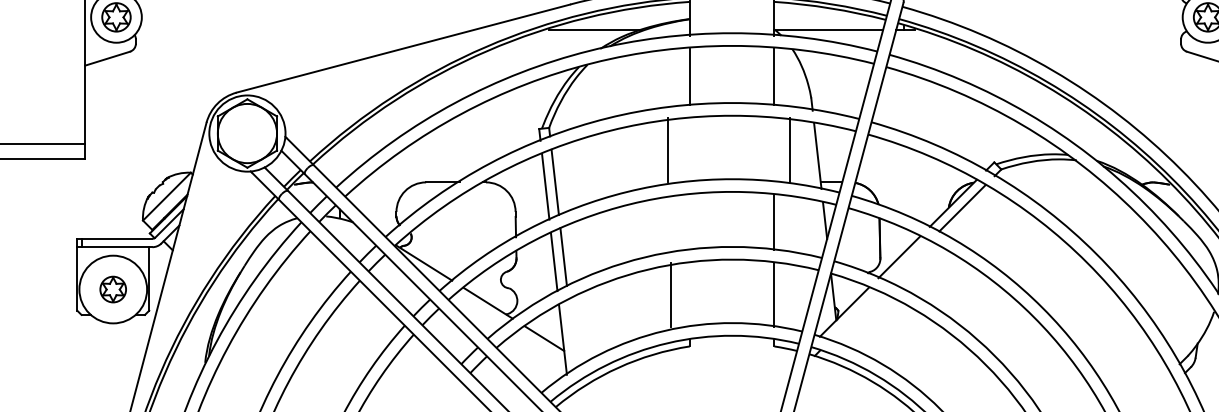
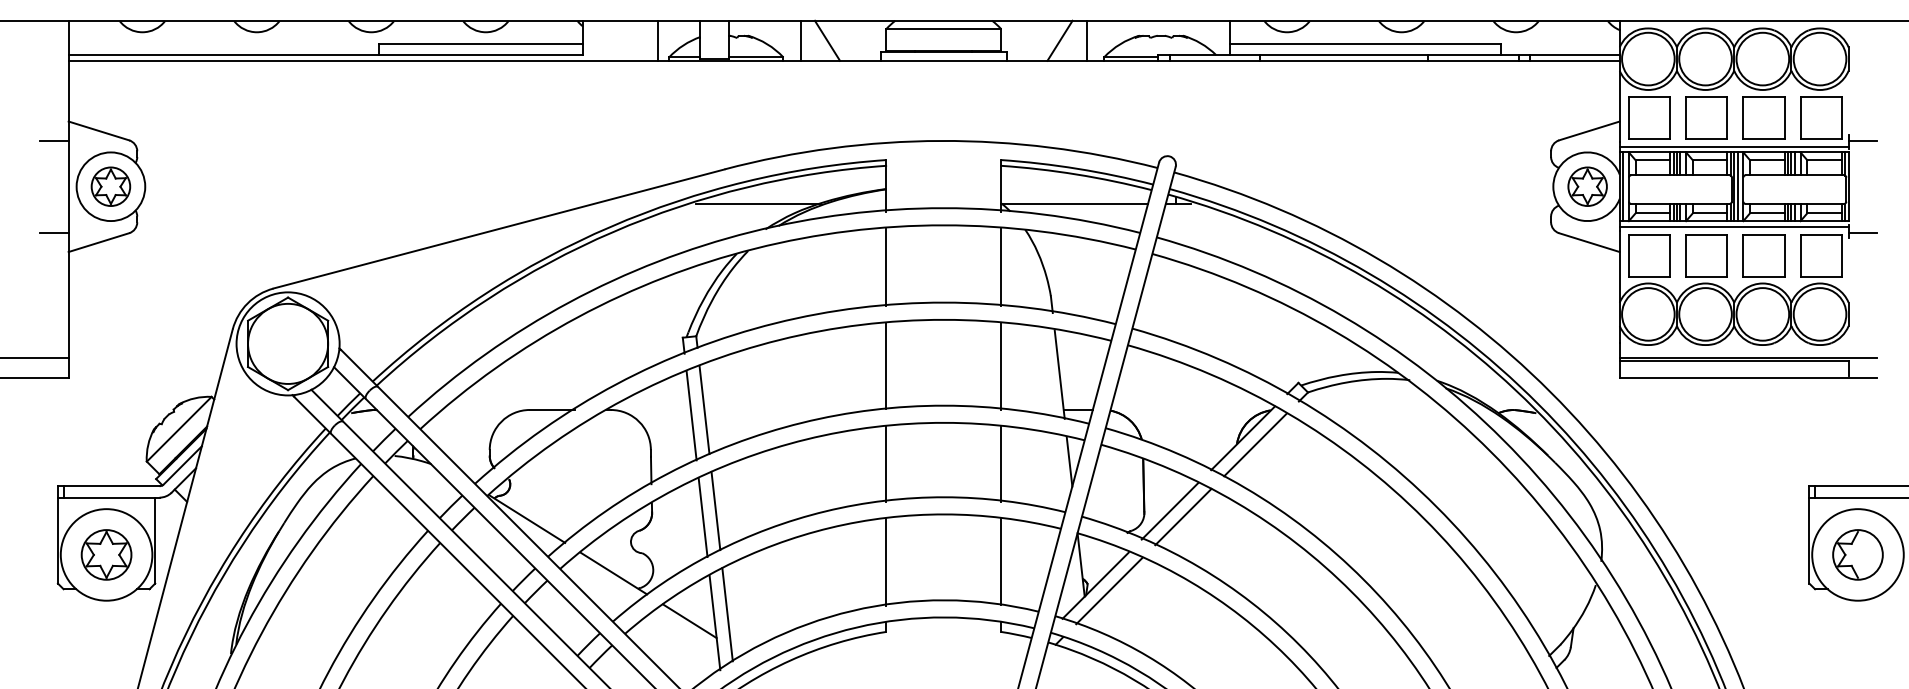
line: (74, 51) -> (54, 232), added
line: (668, 149) -> (886, 365), moved
line: (789, 150) -> (1000, 366), moved
line: (689, 221) -> (886, 463), added
line: (909, 261) -> (1183, 516), added
part: (113, 289) -> (106, 554), size x1.43
line: (670, 294) -> (886, 561), moved
line: (854, 316) -> (1109, 591), added
line: (572, 333) -> (727, 614), added

